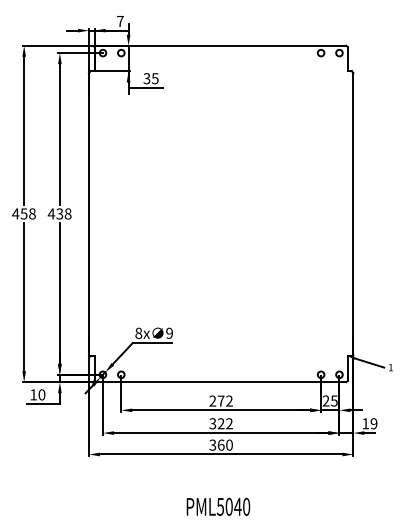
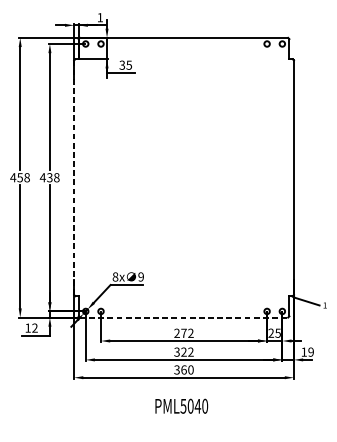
text: (120, 21) -> (100, 17), 7 -> 1
line: (89, 214) -> (74, 178), solid -> dashed
line: (221, 382) -> (184, 317), solid -> dashed
text: (41, 394) -> (34, 327), 10 -> 12
text: (218, 506) -> (181, 405), moved

